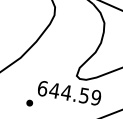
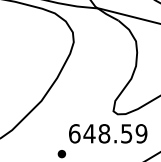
text: (66, 92) -> (104, 133), 644.59 -> 648.59

